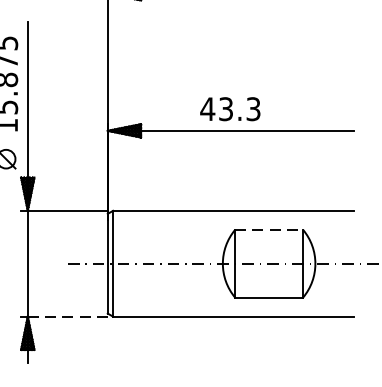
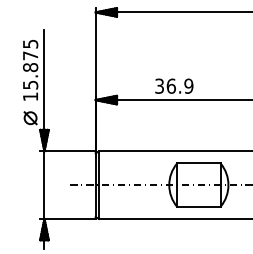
text: (229, 108) -> (173, 85), 43.3 -> 36.9
line: (268, 229) -> (198, 163), dashed -> solid
line: (68, 315) -> (70, 218), dashed -> solid

